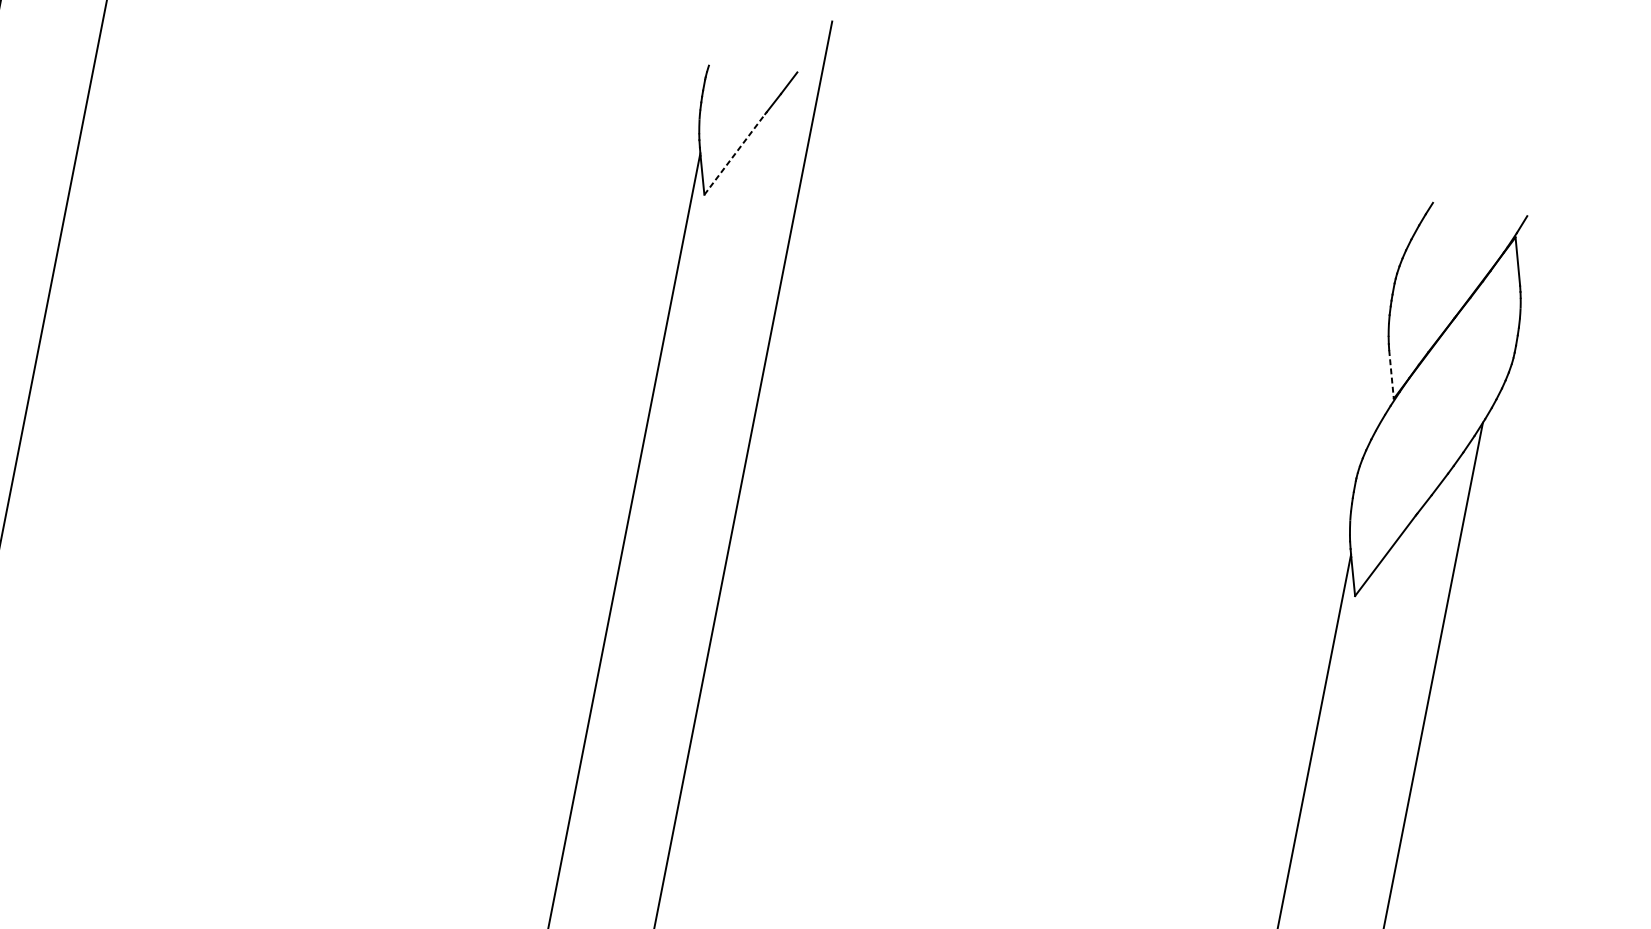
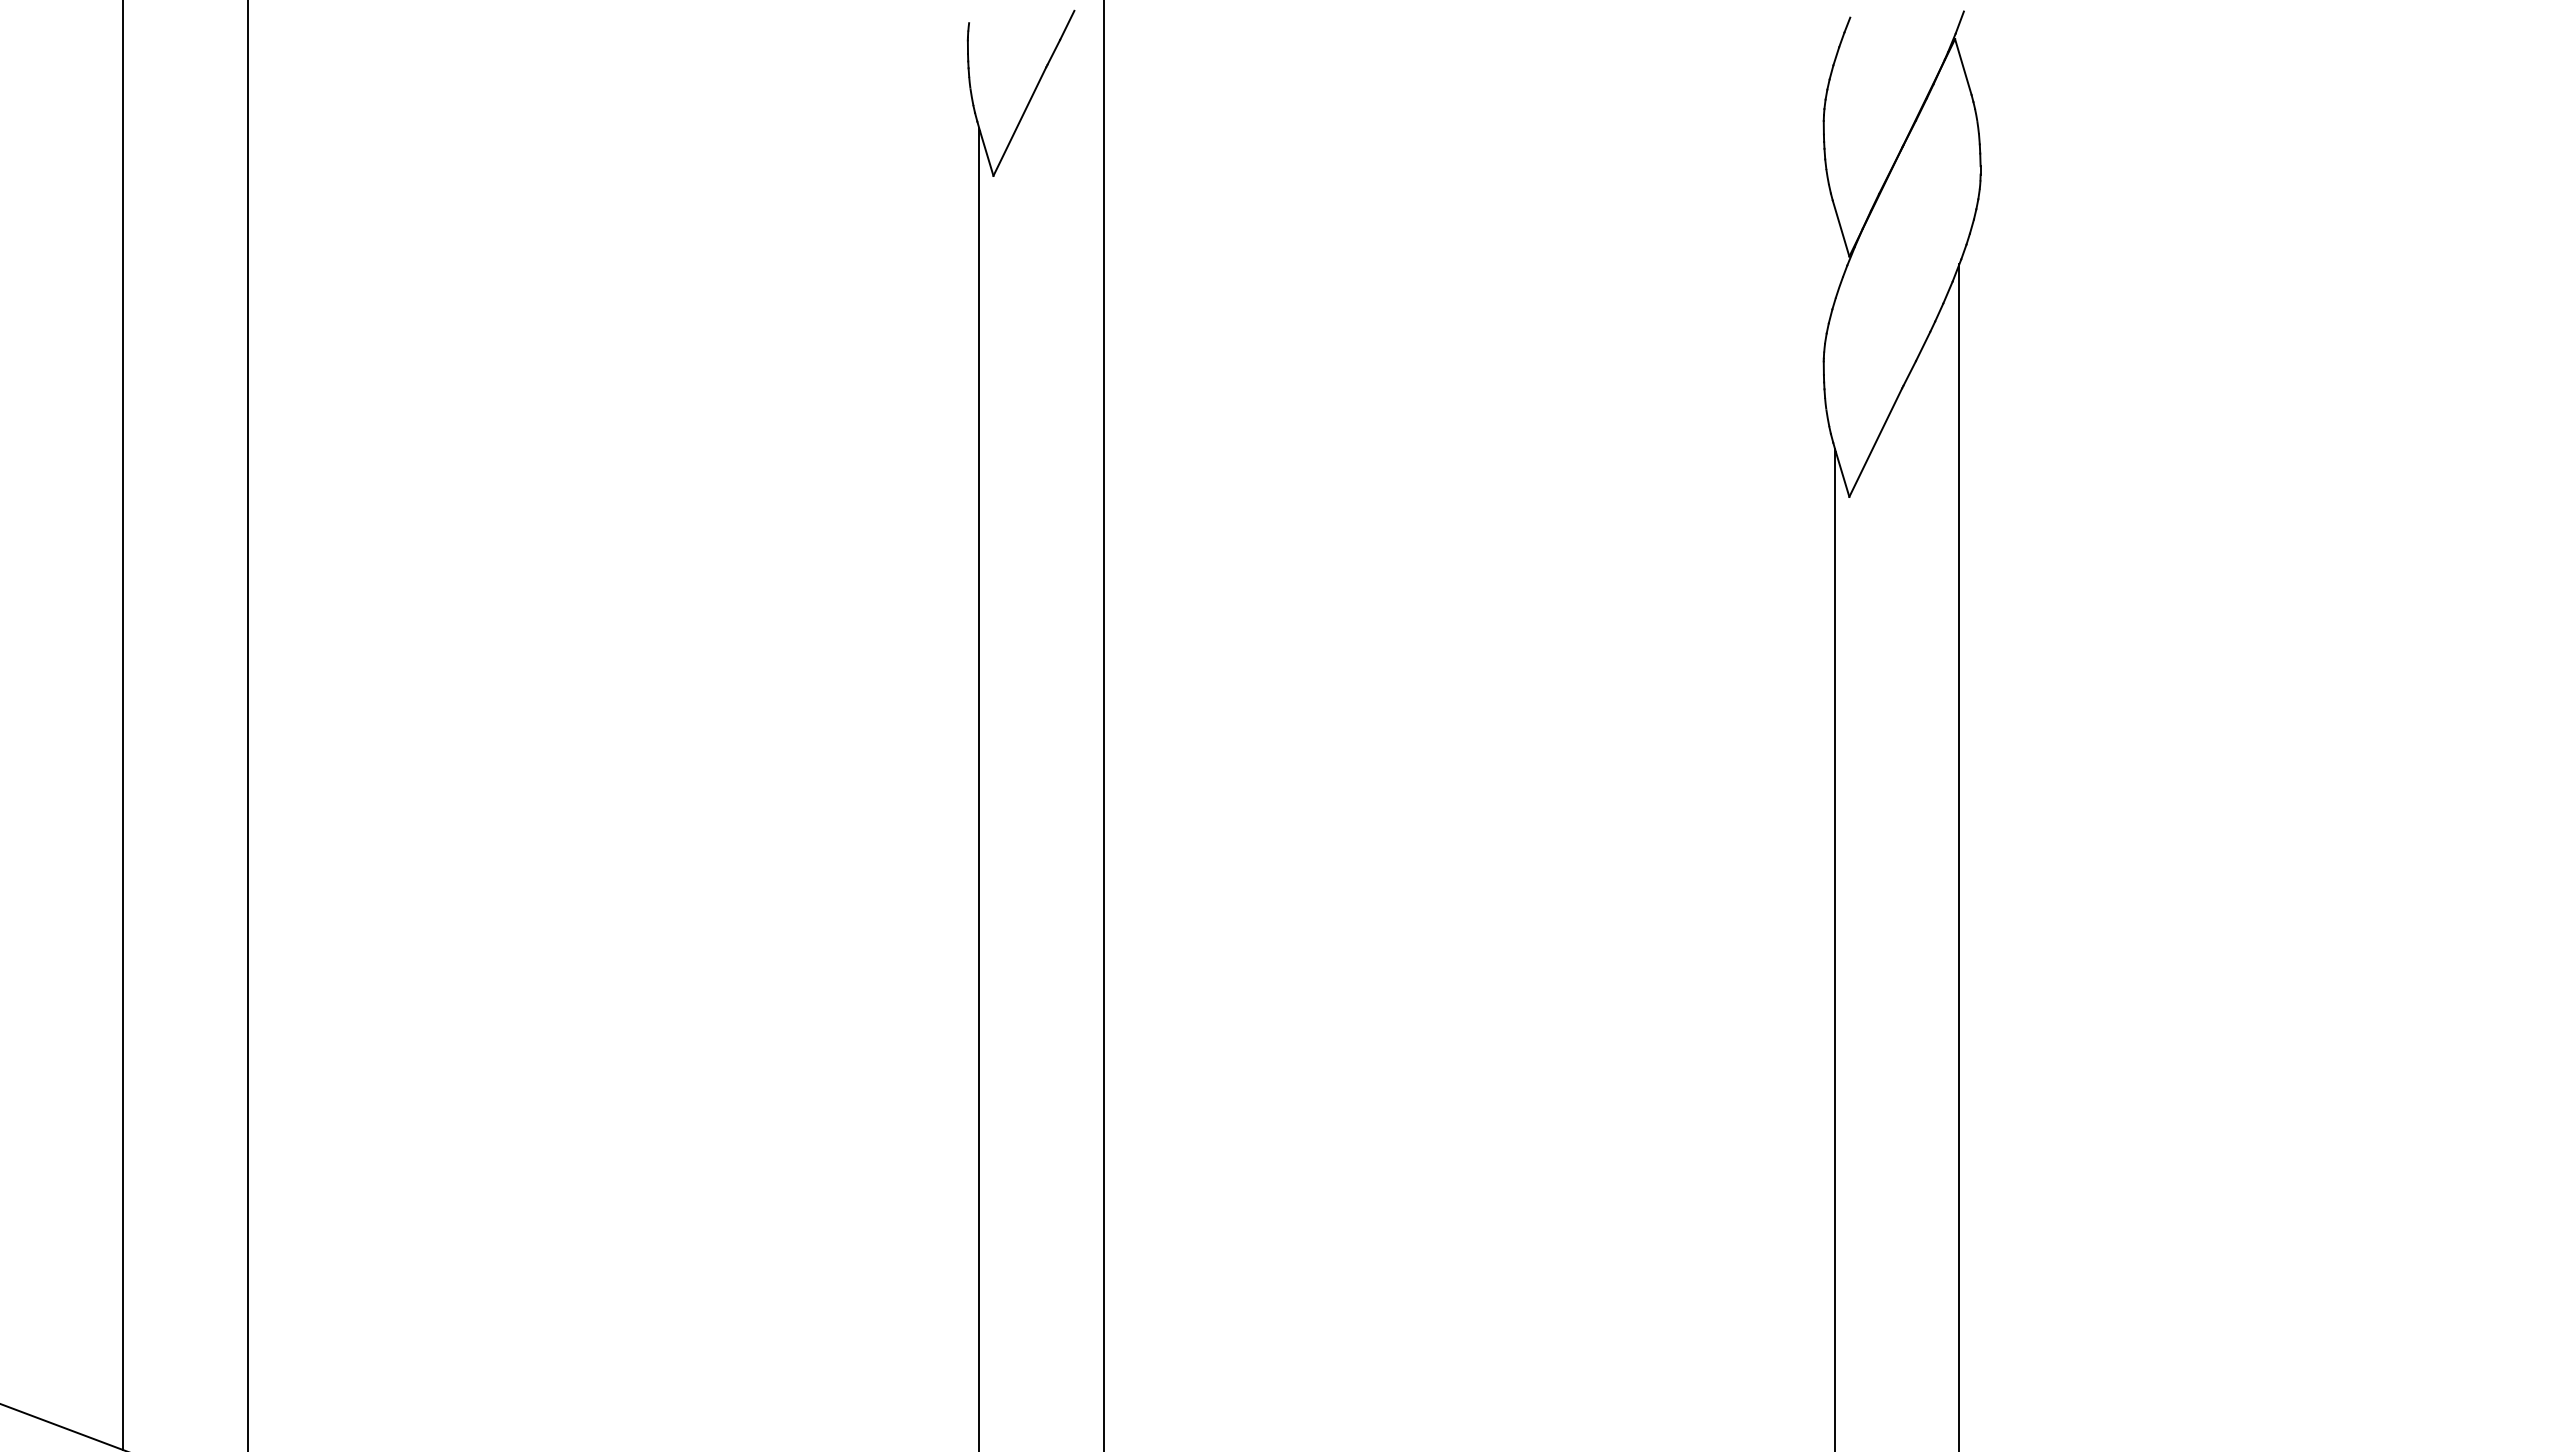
line: (735, 154) -> (1020, 121), dashed -> solid
line: (1391, 375) -> (1841, 229), dashed -> solid

